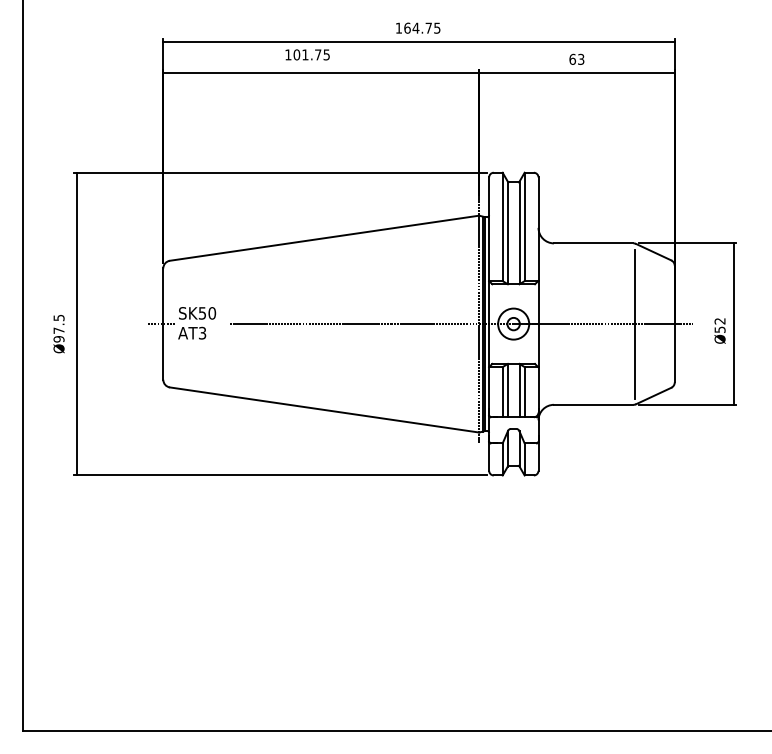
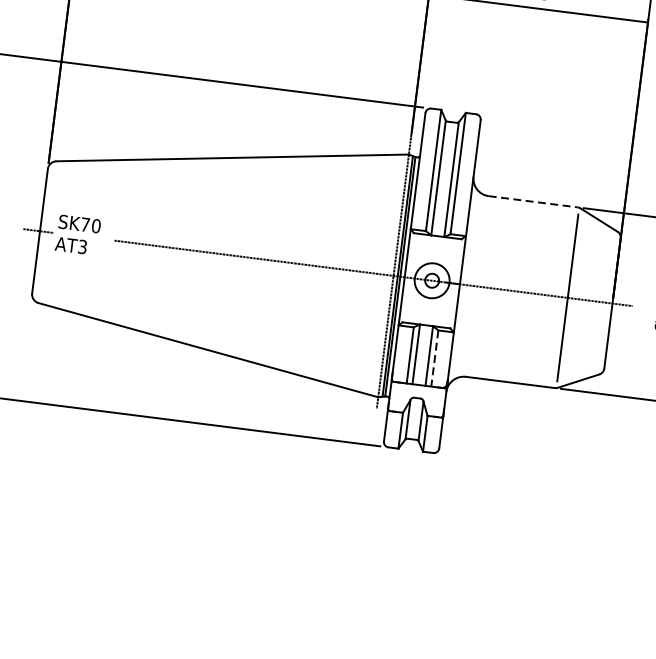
line: (593, 243) -> (532, 201), solid -> dashed
text: (202, 313) -> (85, 224), SK50 -> SK70
line: (524, 392) -> (434, 358), solid -> dashed

